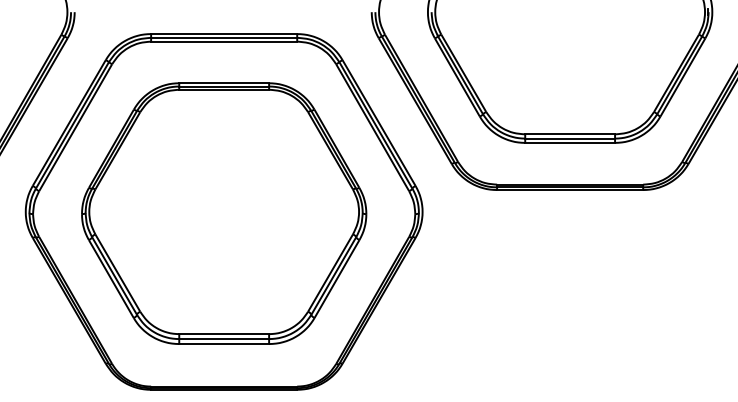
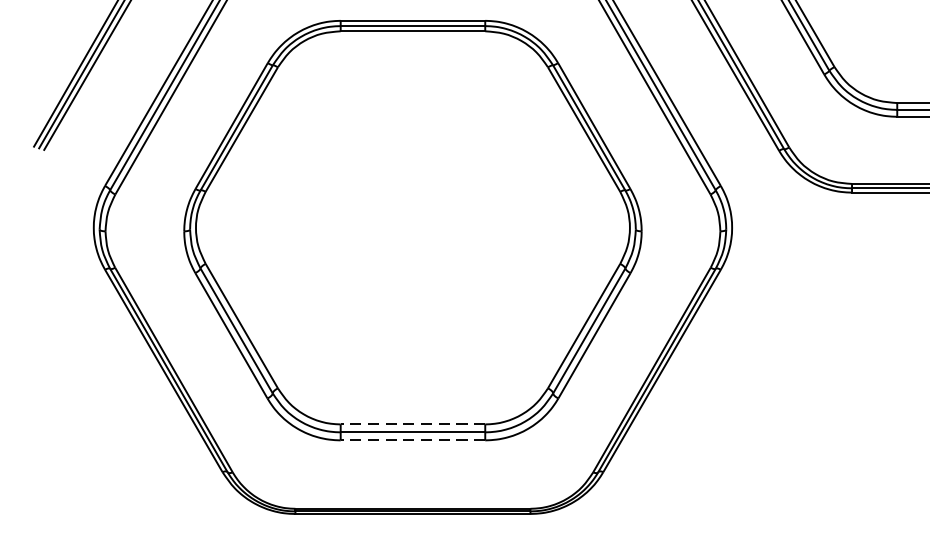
line: (224, 334) -> (413, 425), solid -> dashed
line: (224, 344) -> (413, 441), solid -> dashed

